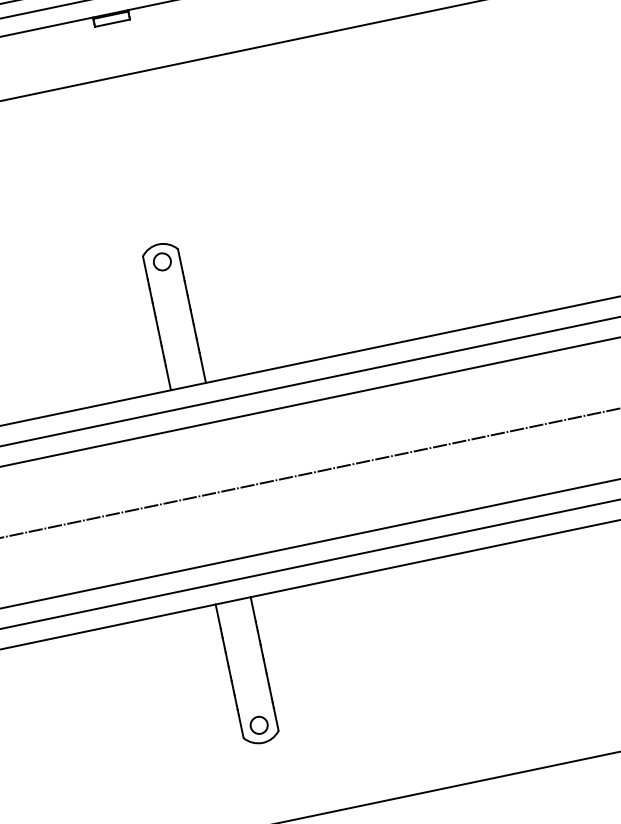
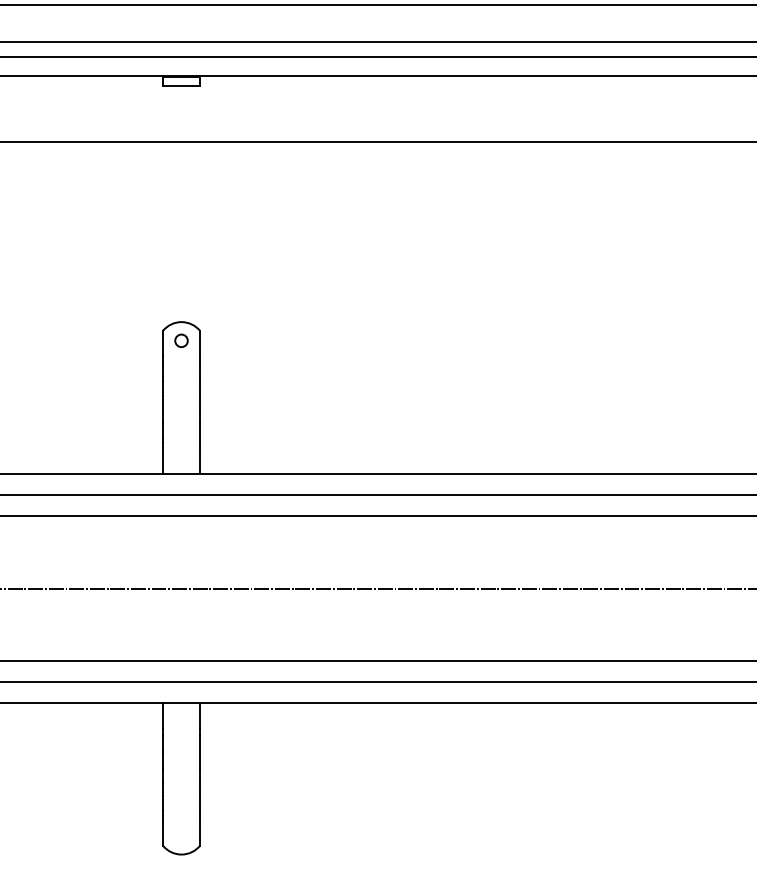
circle: (162, 261) -> (181, 340), size x0.7
circle: (259, 725) -> (181, 835), removed

